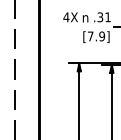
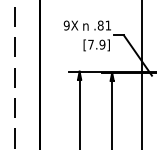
text: (66, 17) -> (66, 25), 4X -> 9X
text: (100, 17) -> (100, 25), .31 -> .81

